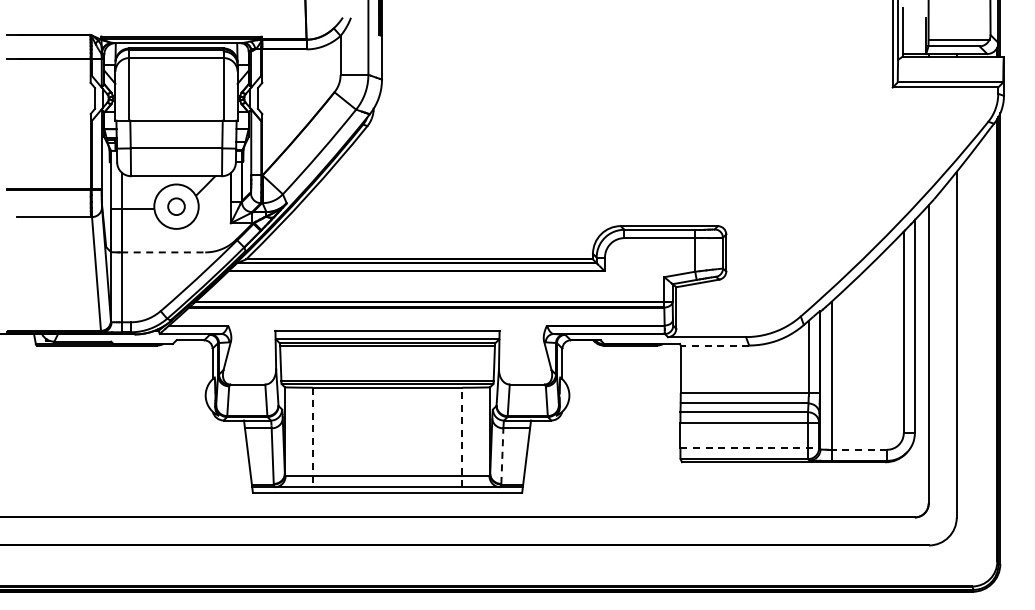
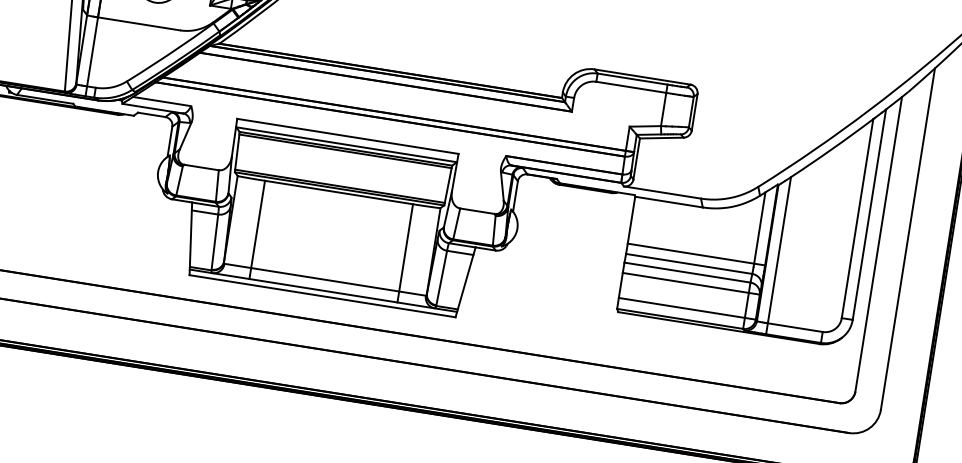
line: (163, 252) -> (138, 23), dashed -> solid
line: (714, 345) -> (668, 201), dashed -> solid
line: (312, 437) -> (257, 229), dashed -> solid
line: (462, 437) -> (405, 253), dashed -> solid
line: (750, 448) -> (687, 309), dashed -> solid
line: (858, 449) -> (794, 327), dashed -> solid
line: (502, 456) -> (441, 278), dashed -> solid

